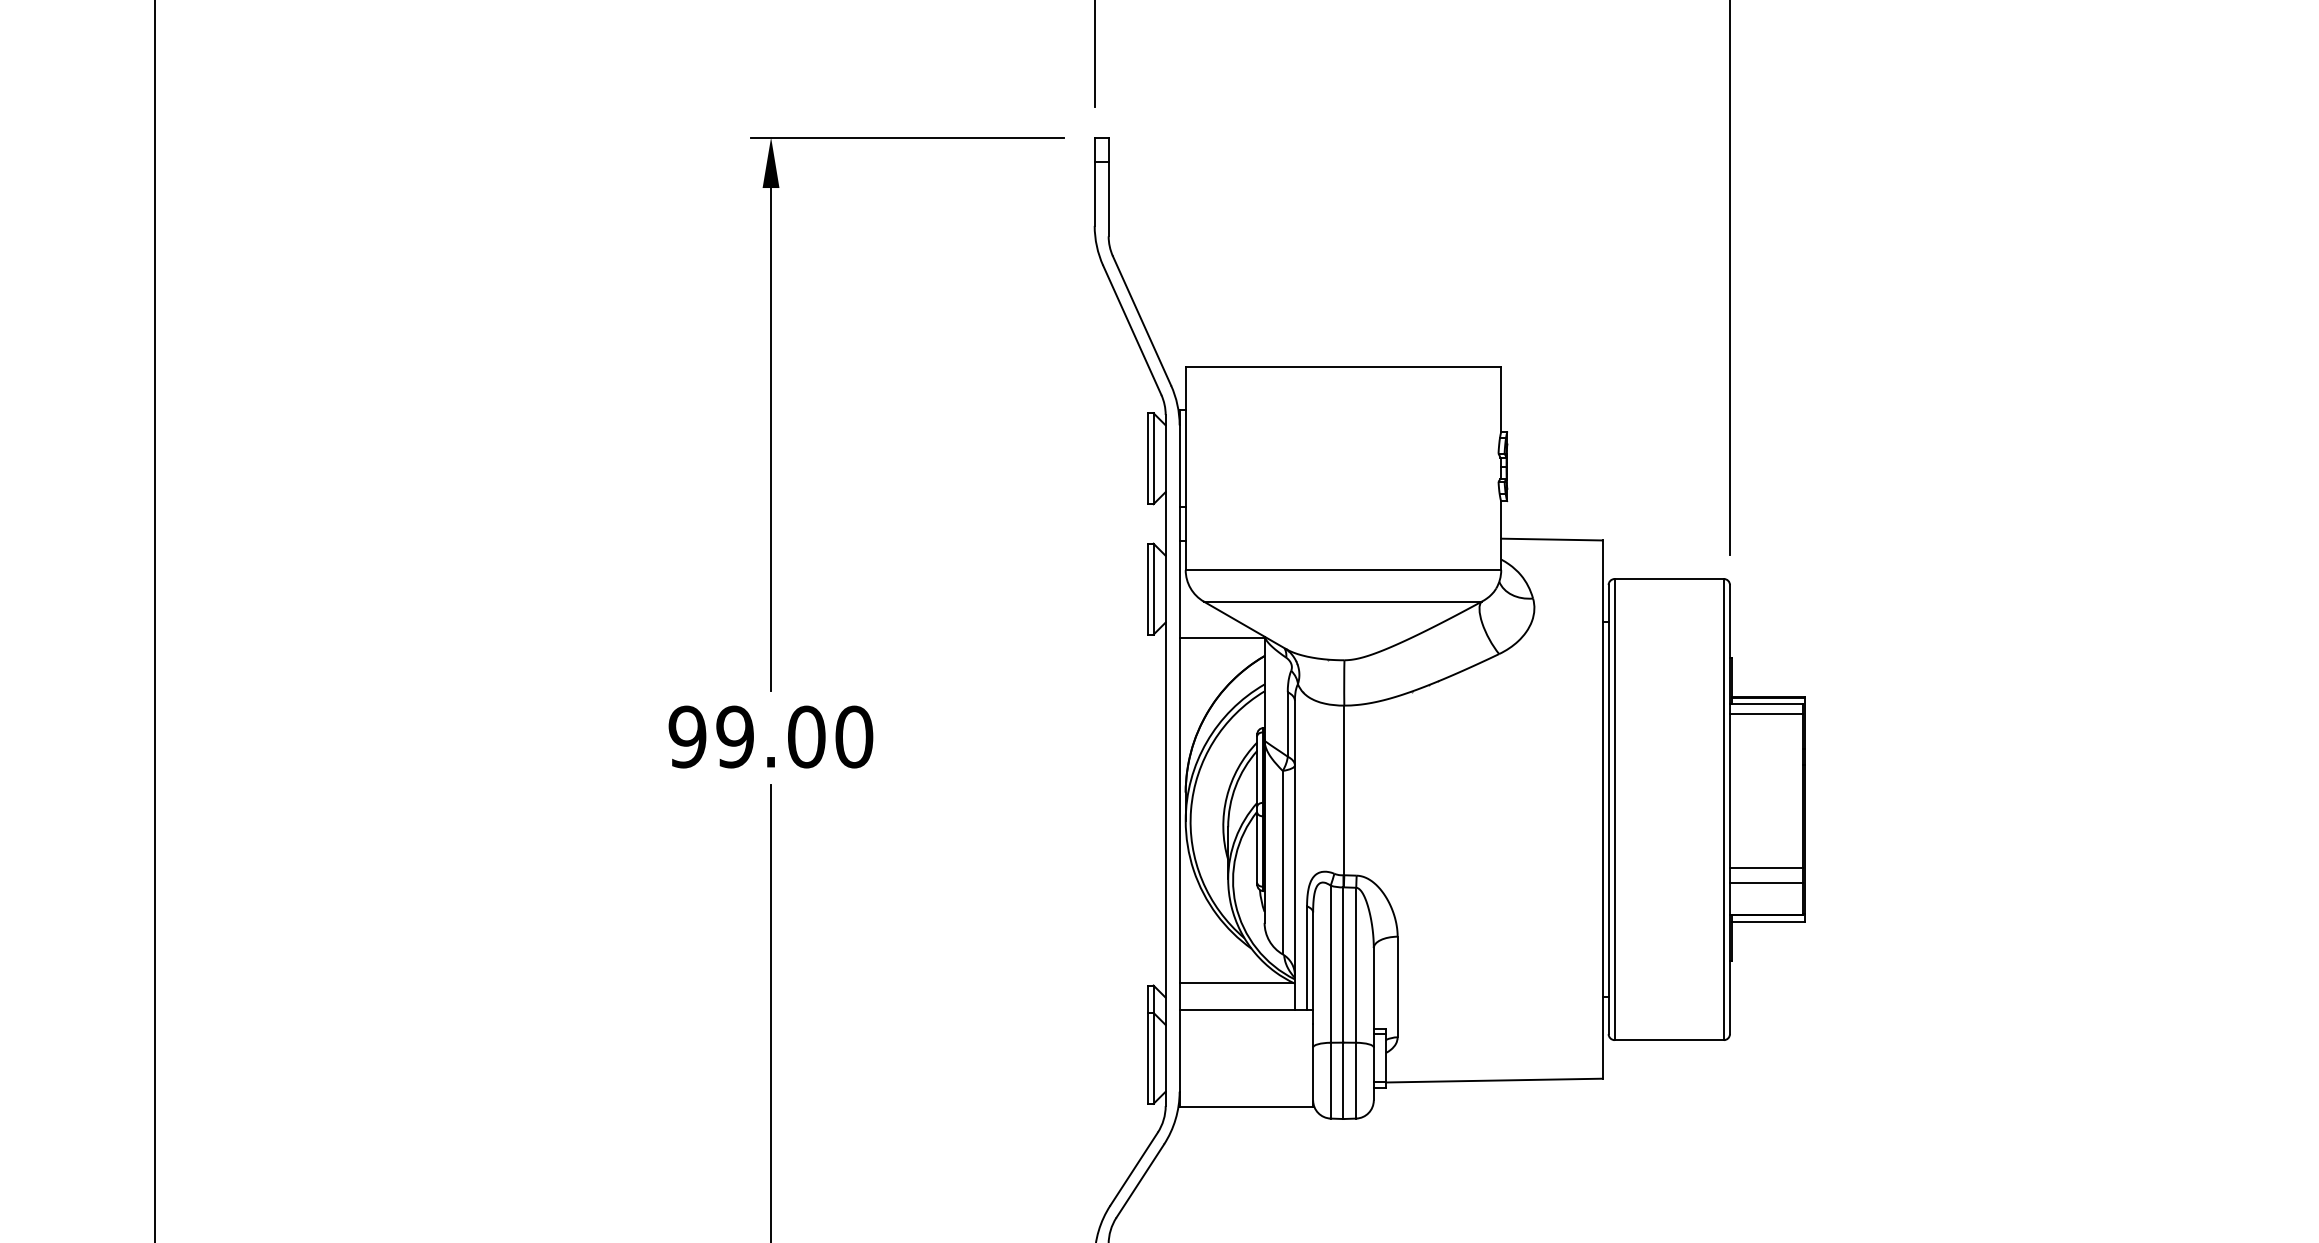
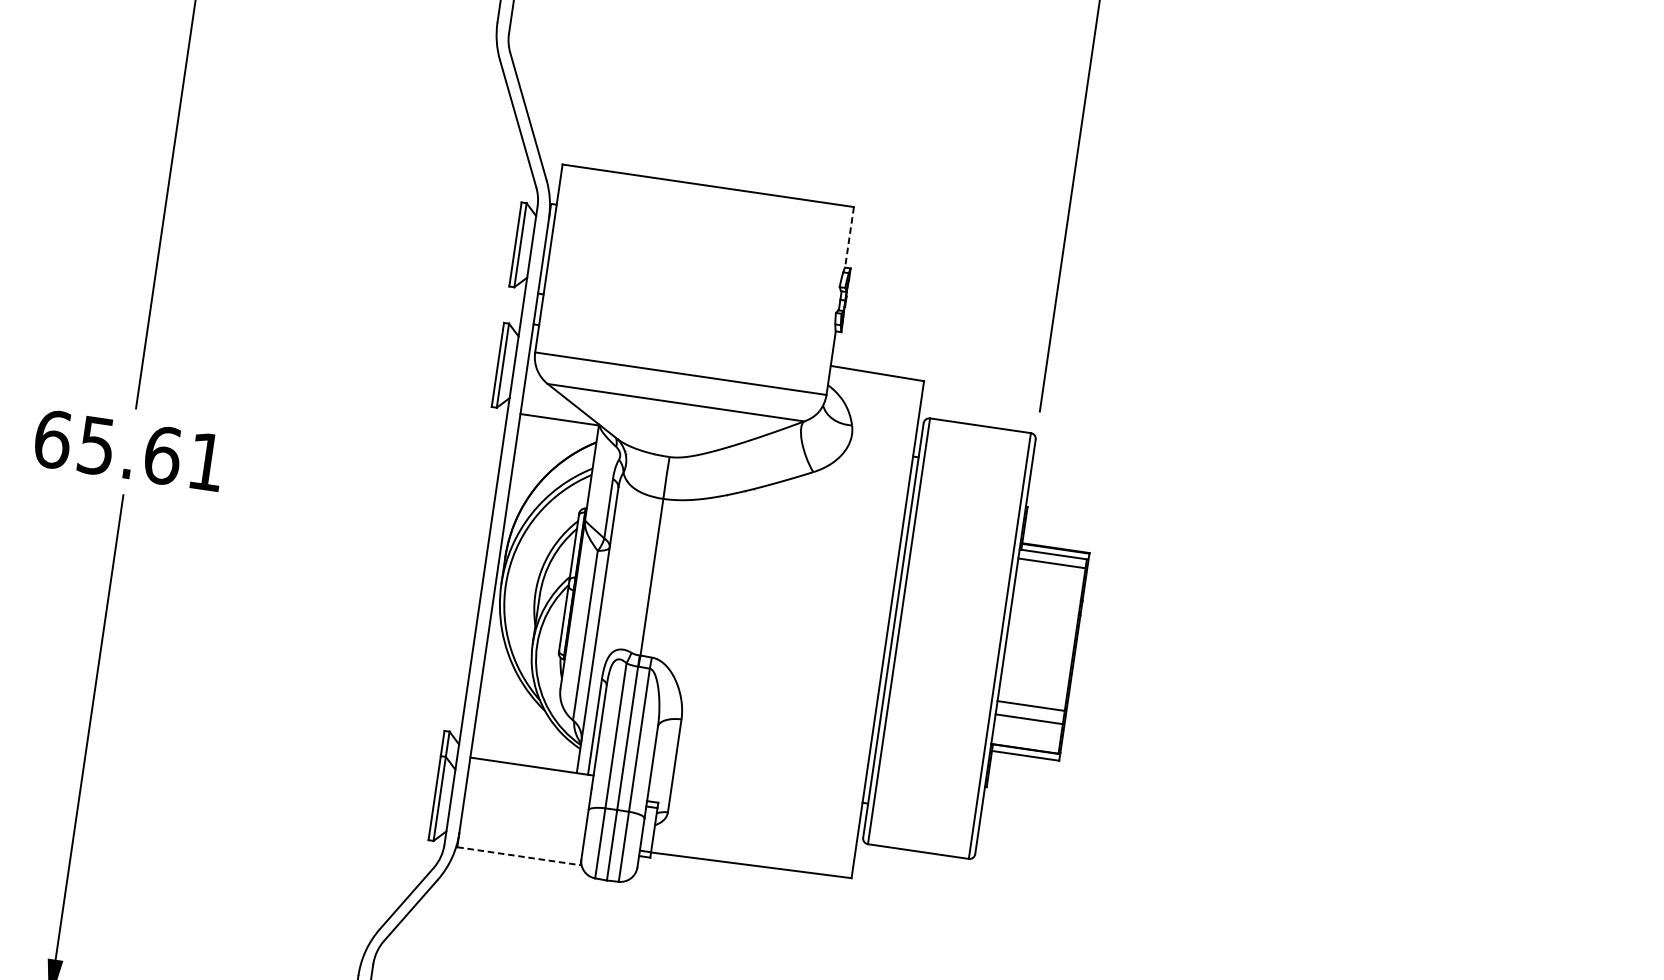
line: (1501, 399) -> (849, 237), solid -> dashed
text: (770, 736) -> (129, 450), 99.00 -> 65.61
line: (1235, 982) -> (525, 739), removed
line: (1246, 1106) -> (519, 855), solid -> dashed

